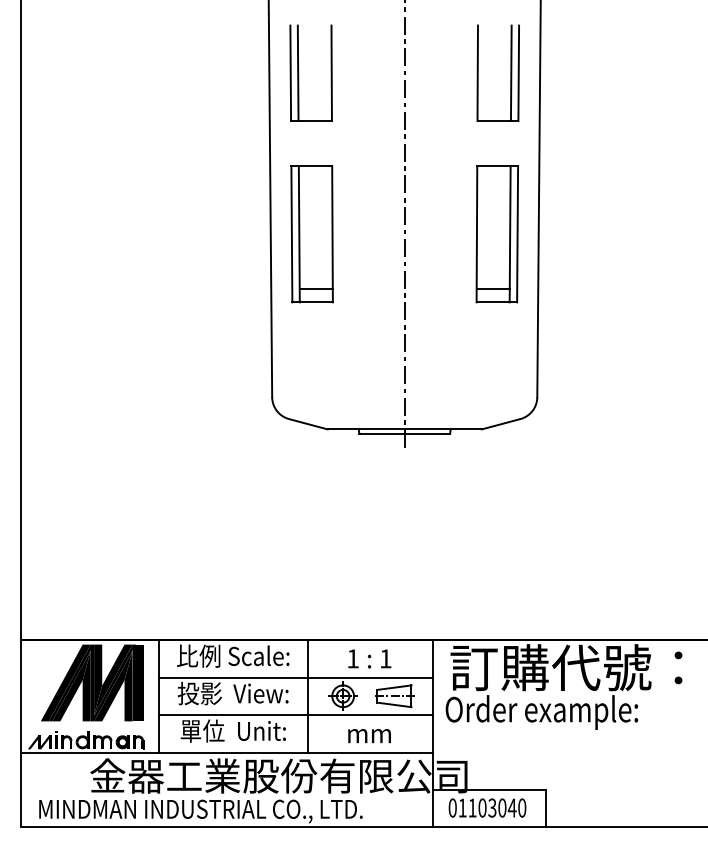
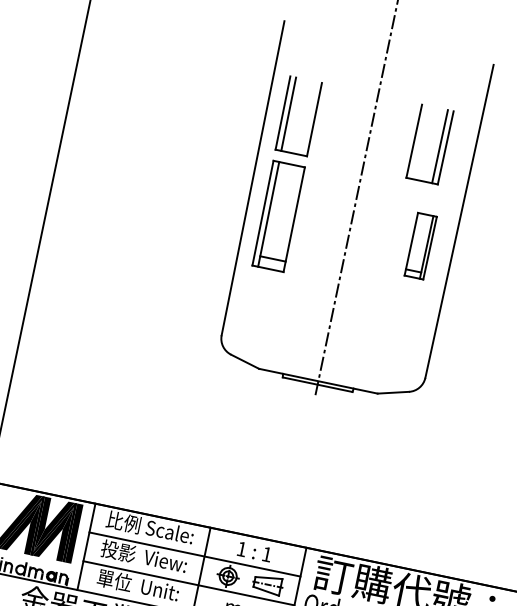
part: (299, 72) -> (289, 113), moved
part: (510, 72) -> (439, 145), moved
part: (496, 234) -> (420, 246), size x0.6

